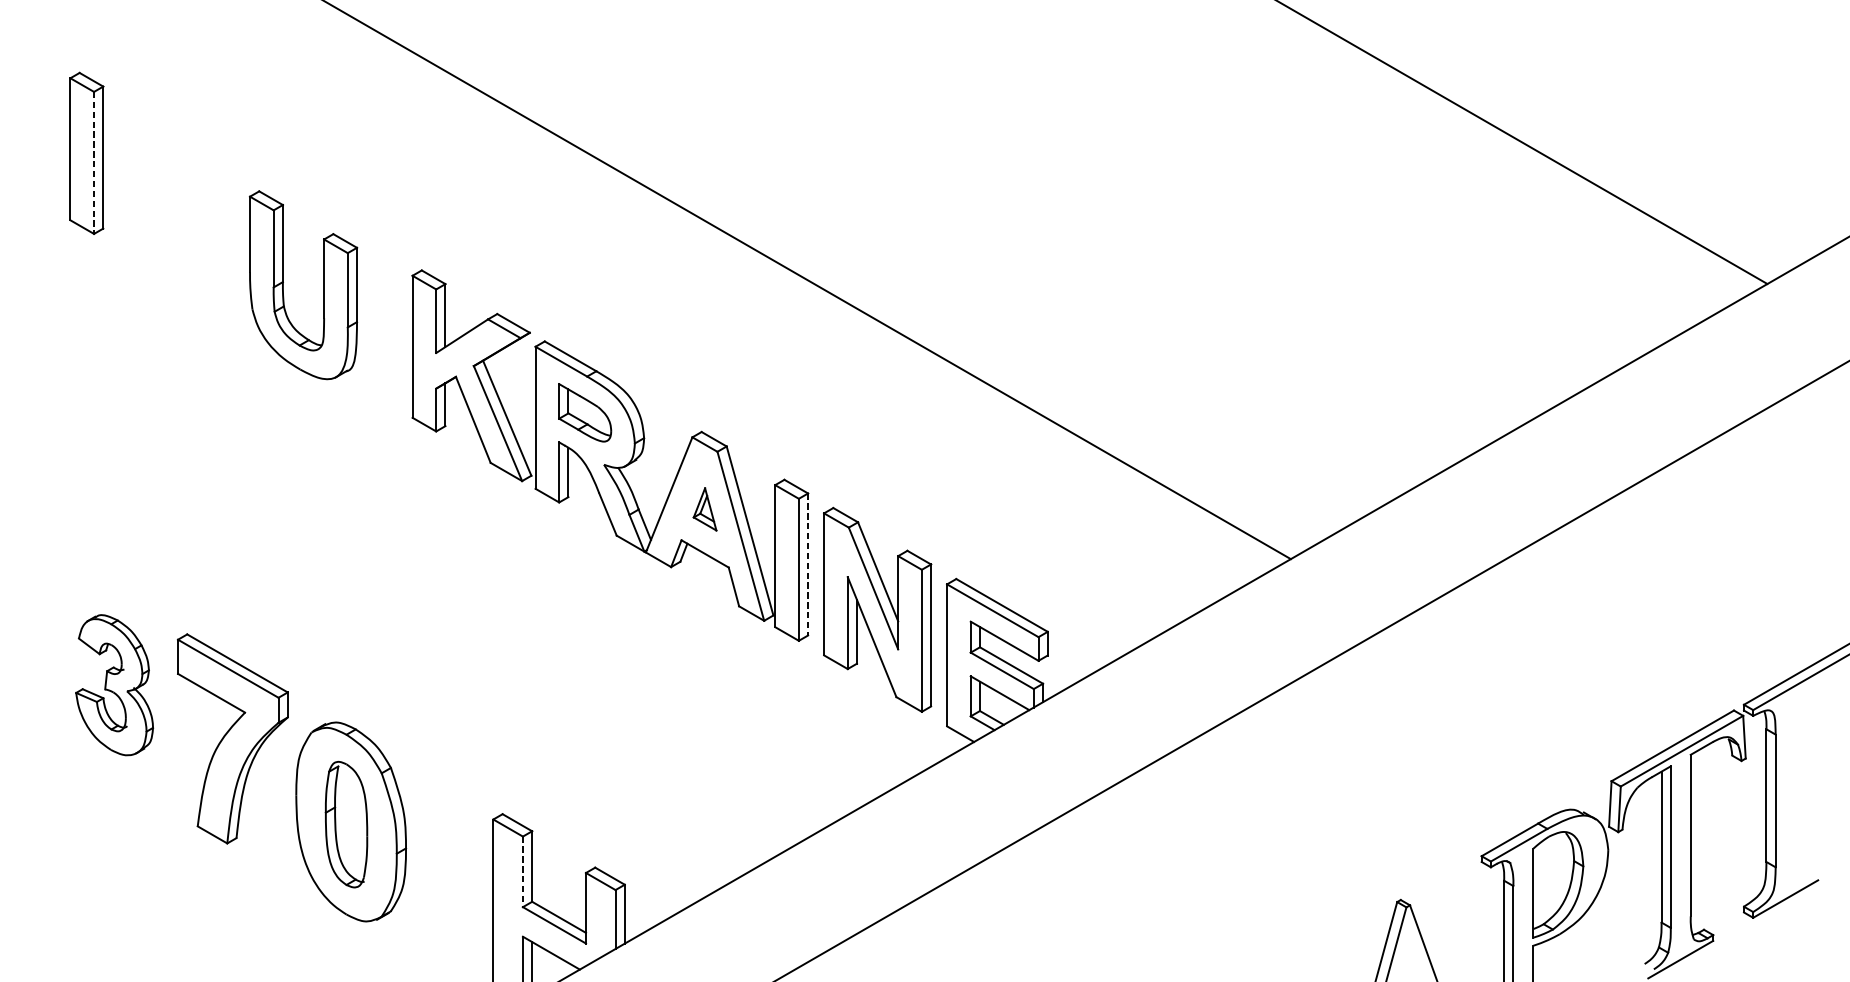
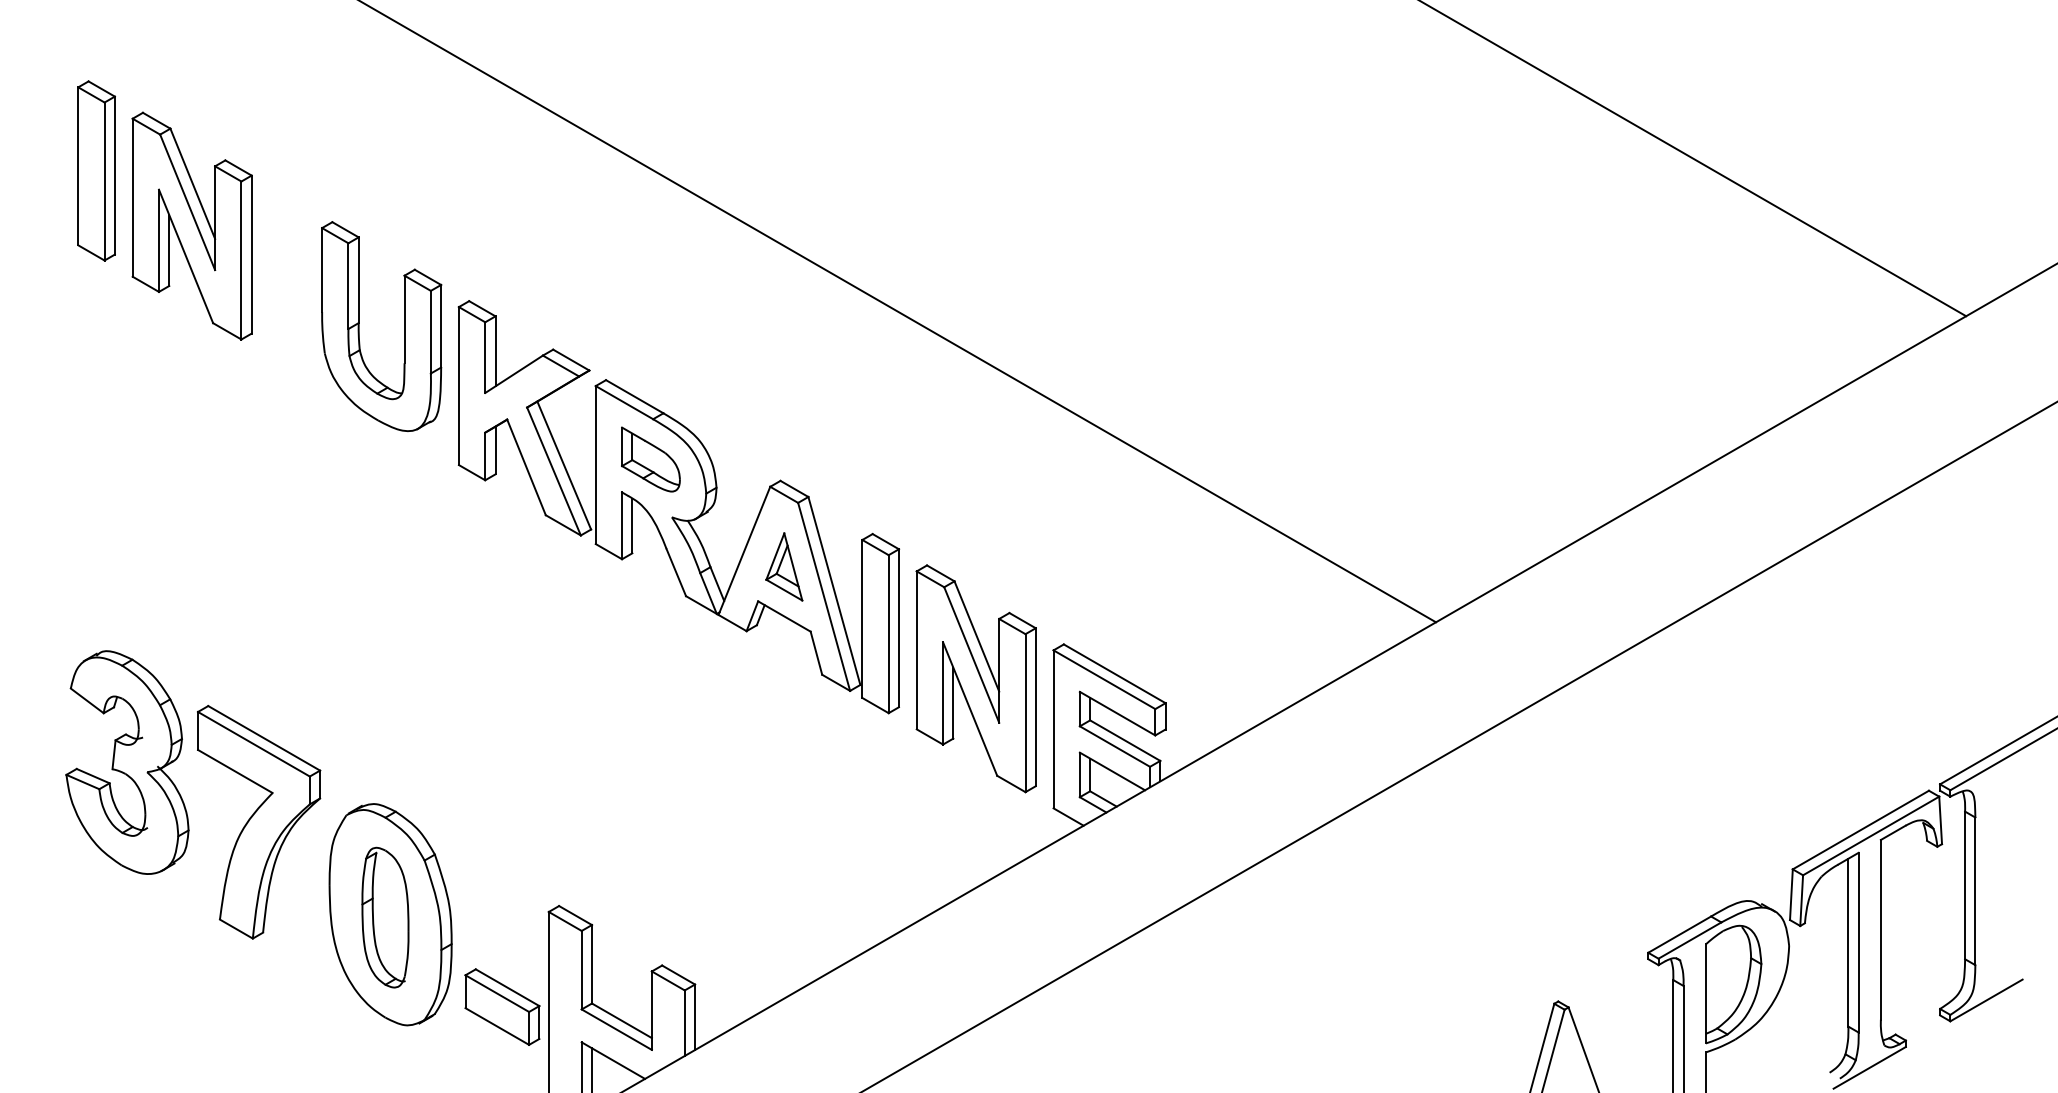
line: (93, 162) -> (104, 181), dashed -> solid
part: (172, 202) -> (191, 225), added
part: (283, 285) -> (359, 326), moved
part: (705, 508) -> (784, 566), size x1.43
line: (807, 564) -> (898, 628), dashed -> solid
part: (114, 685) -> (127, 762), size x1.43
line: (522, 872) -> (581, 970), dashed -> solid
part: (451, 904) -> (502, 1006), added

